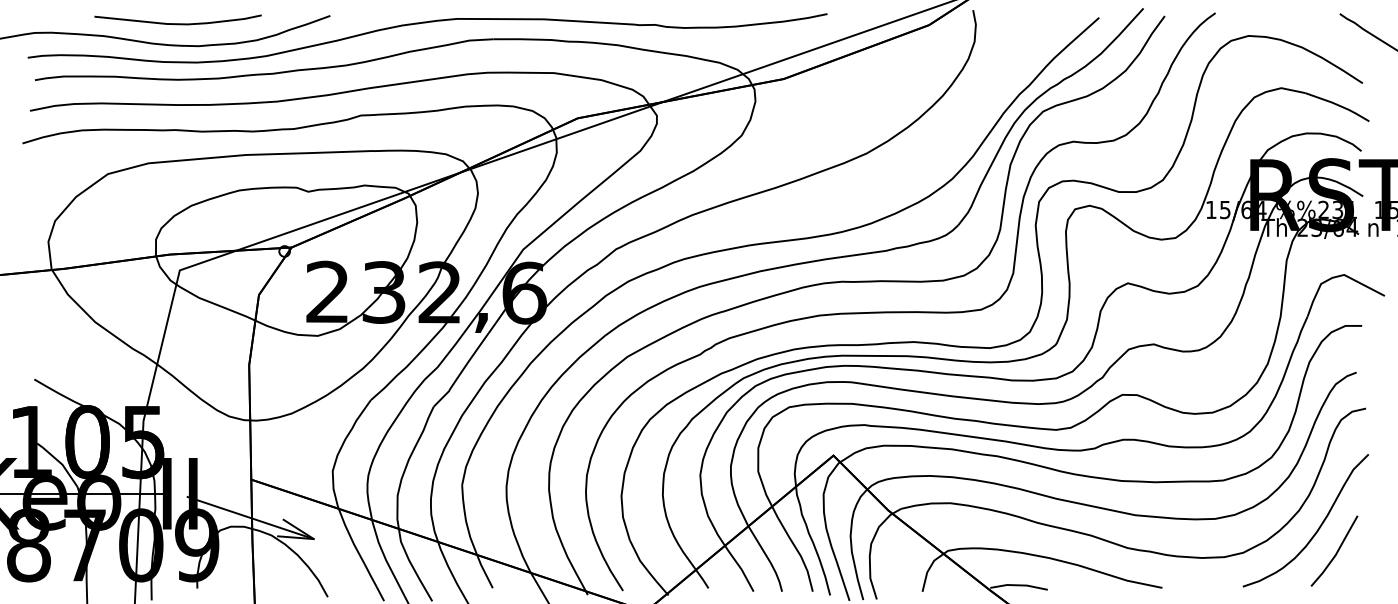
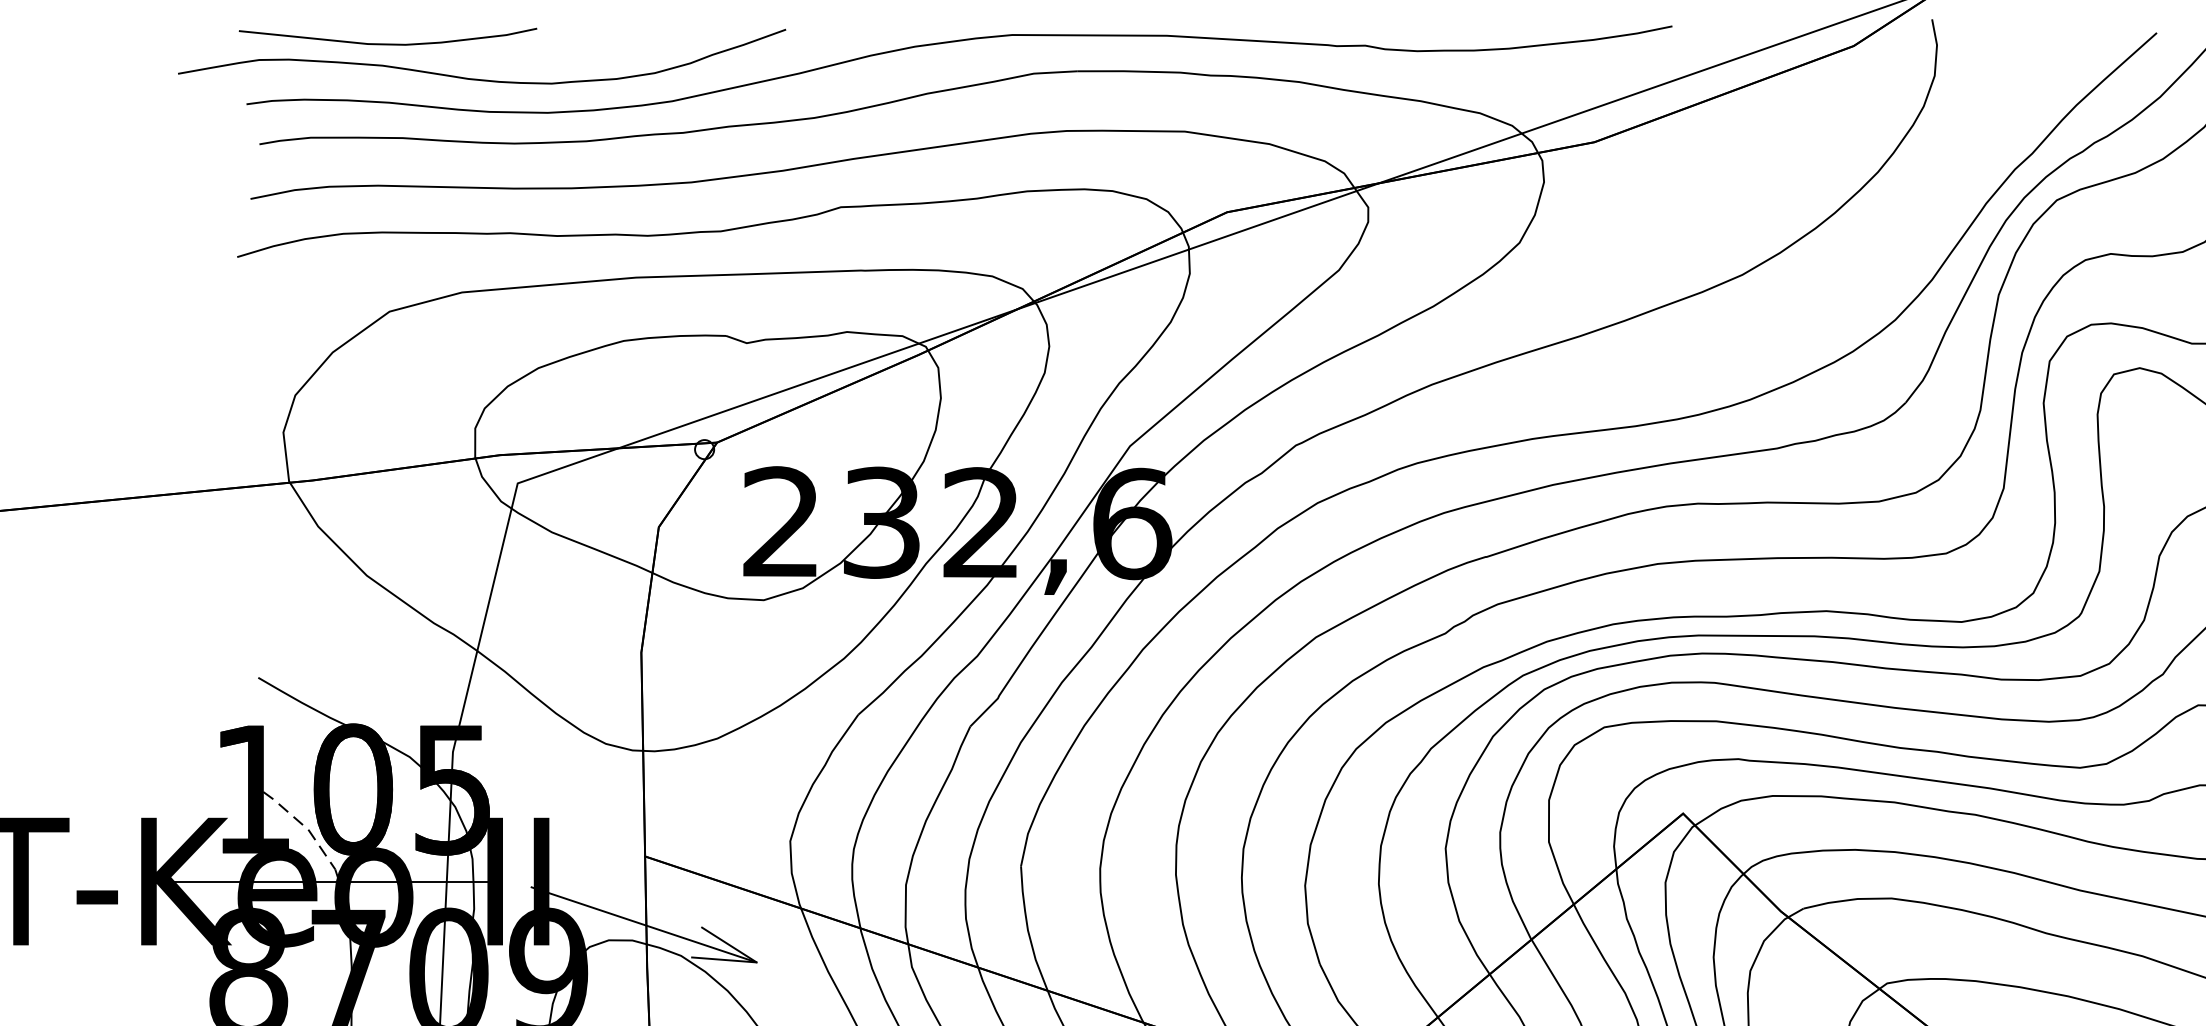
curve: (177, 23) -> (386, 43), moved
line: (60, 462) -> (304, 825), solid -> dashed

